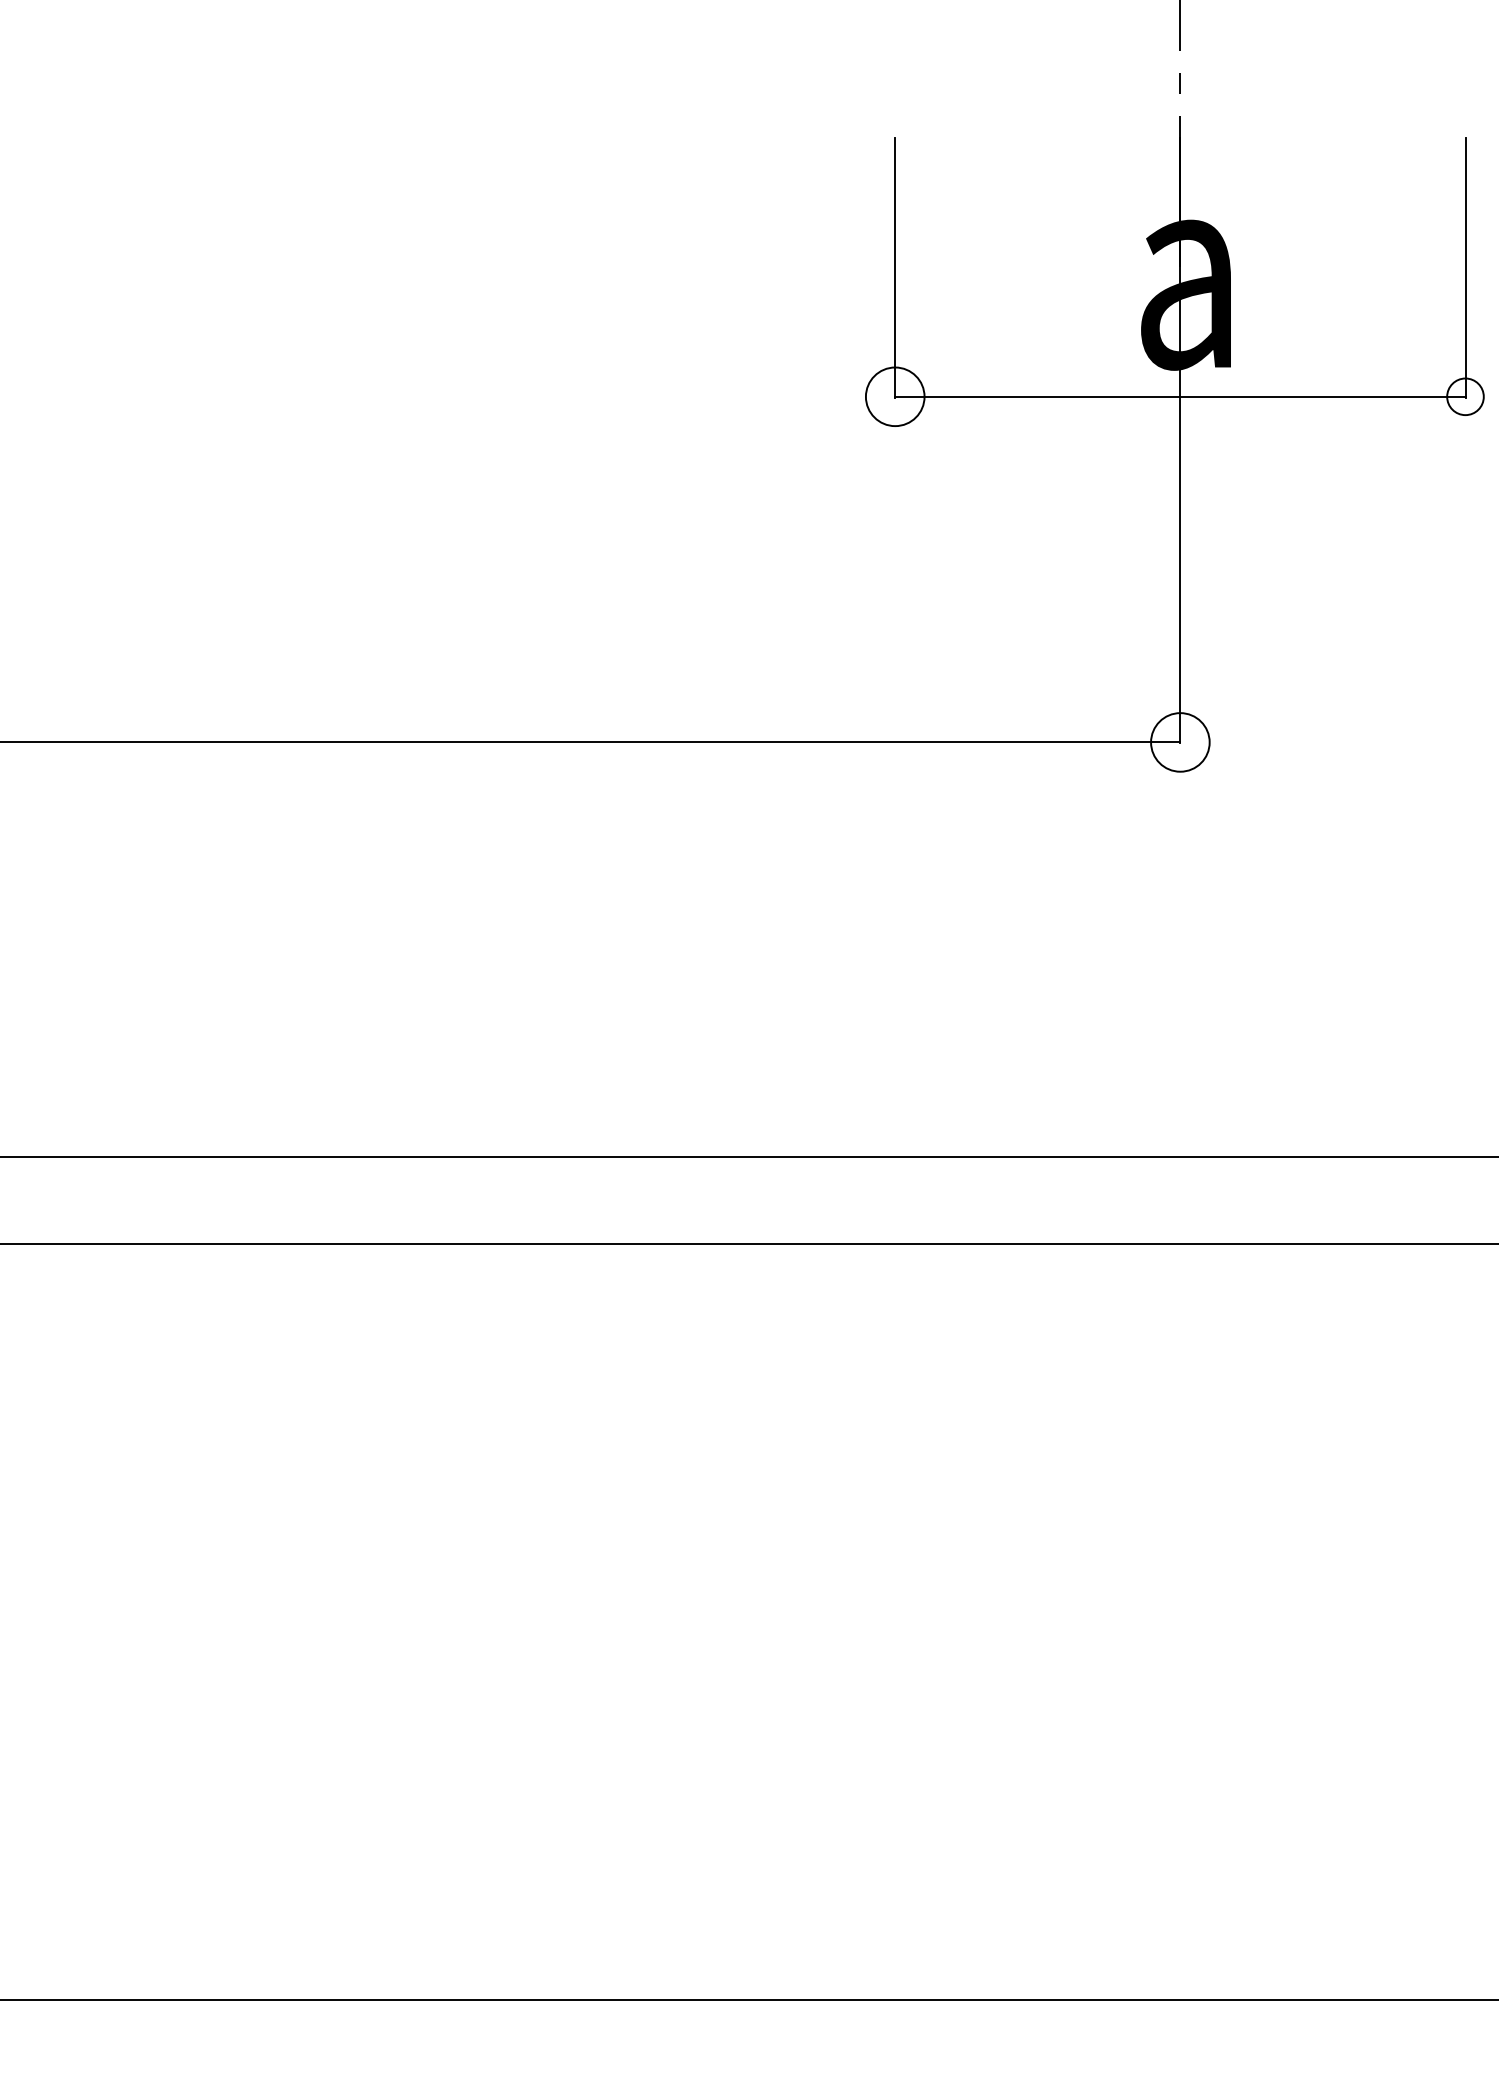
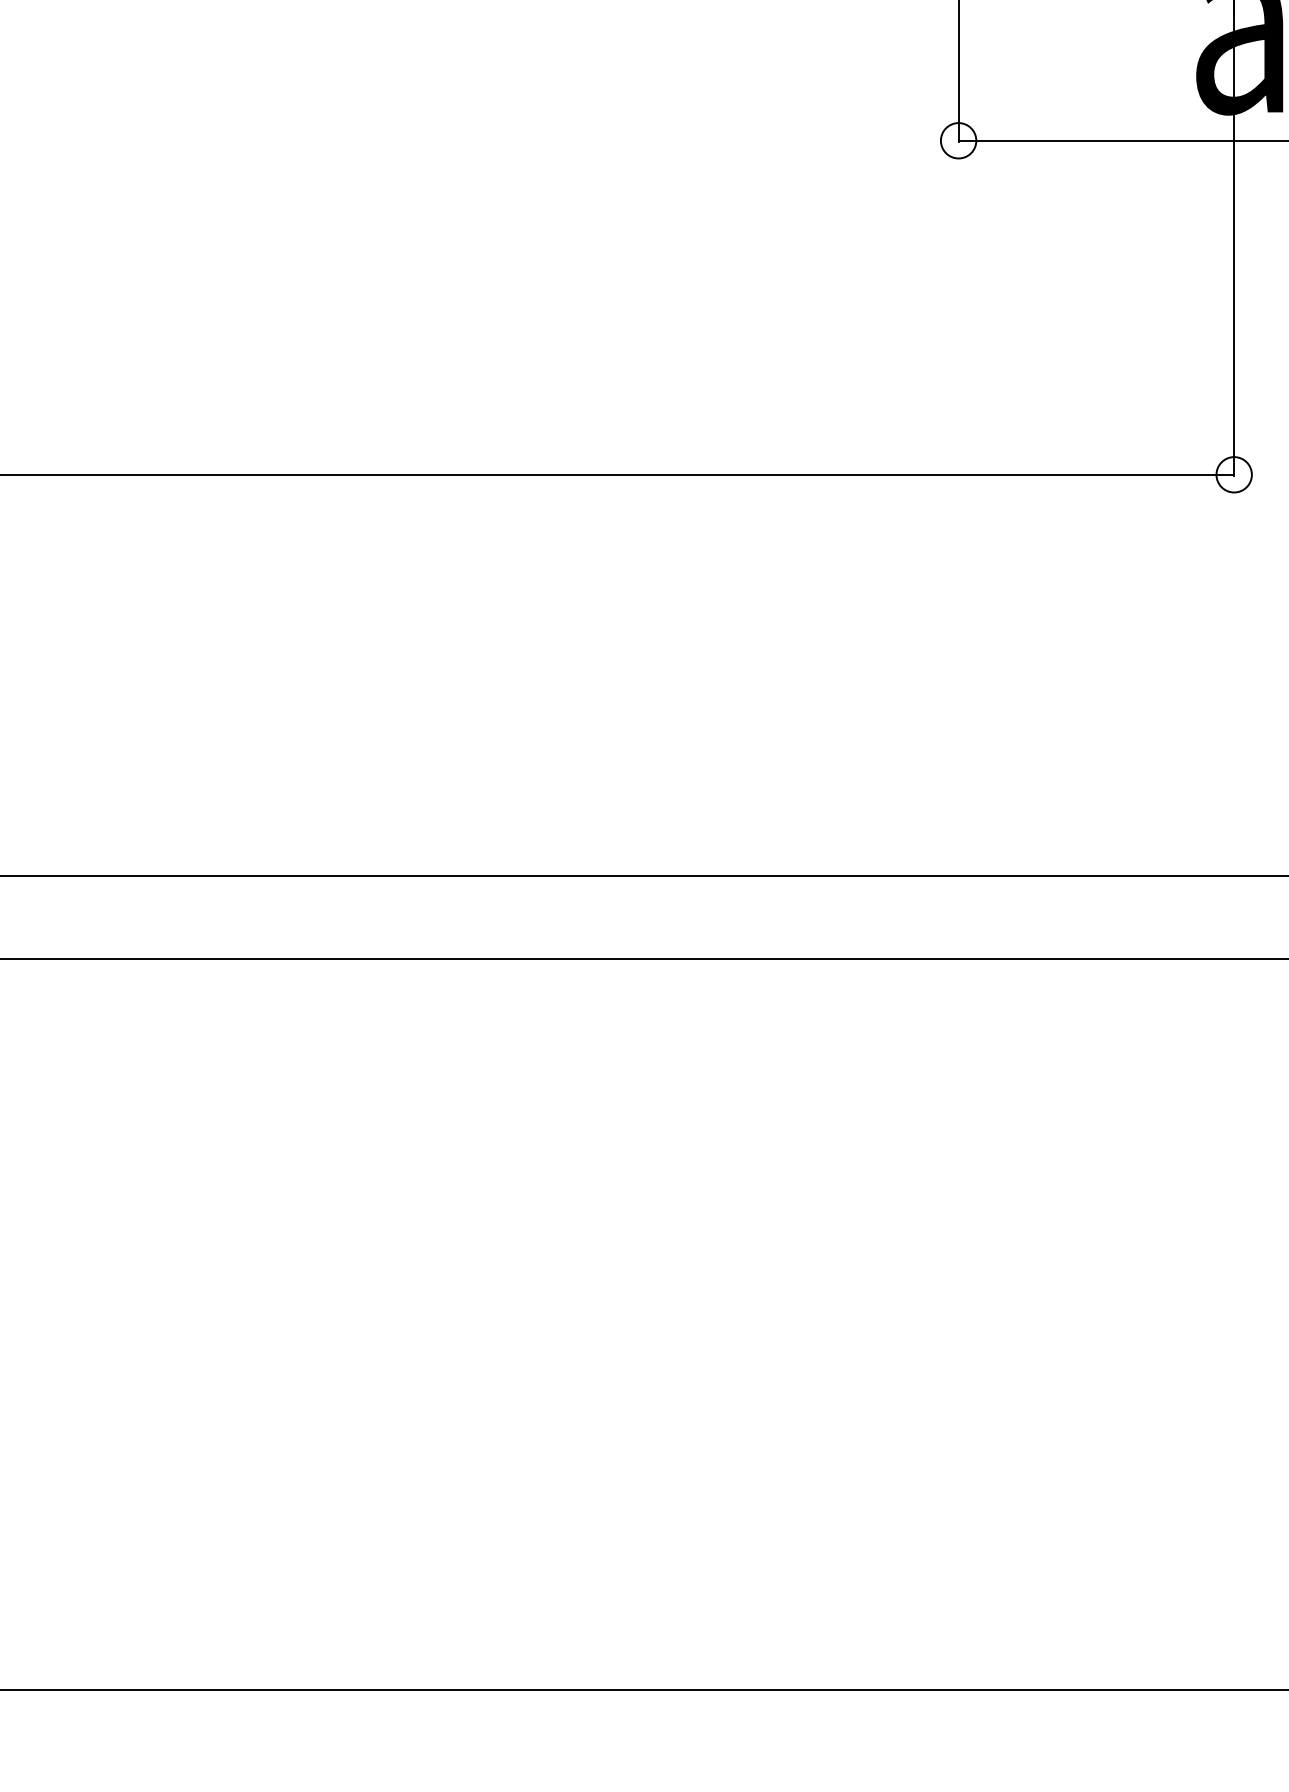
circle: (894, 396) -> (957, 140), size x0.62
circle: (1180, 742) -> (1234, 474), size x0.62

